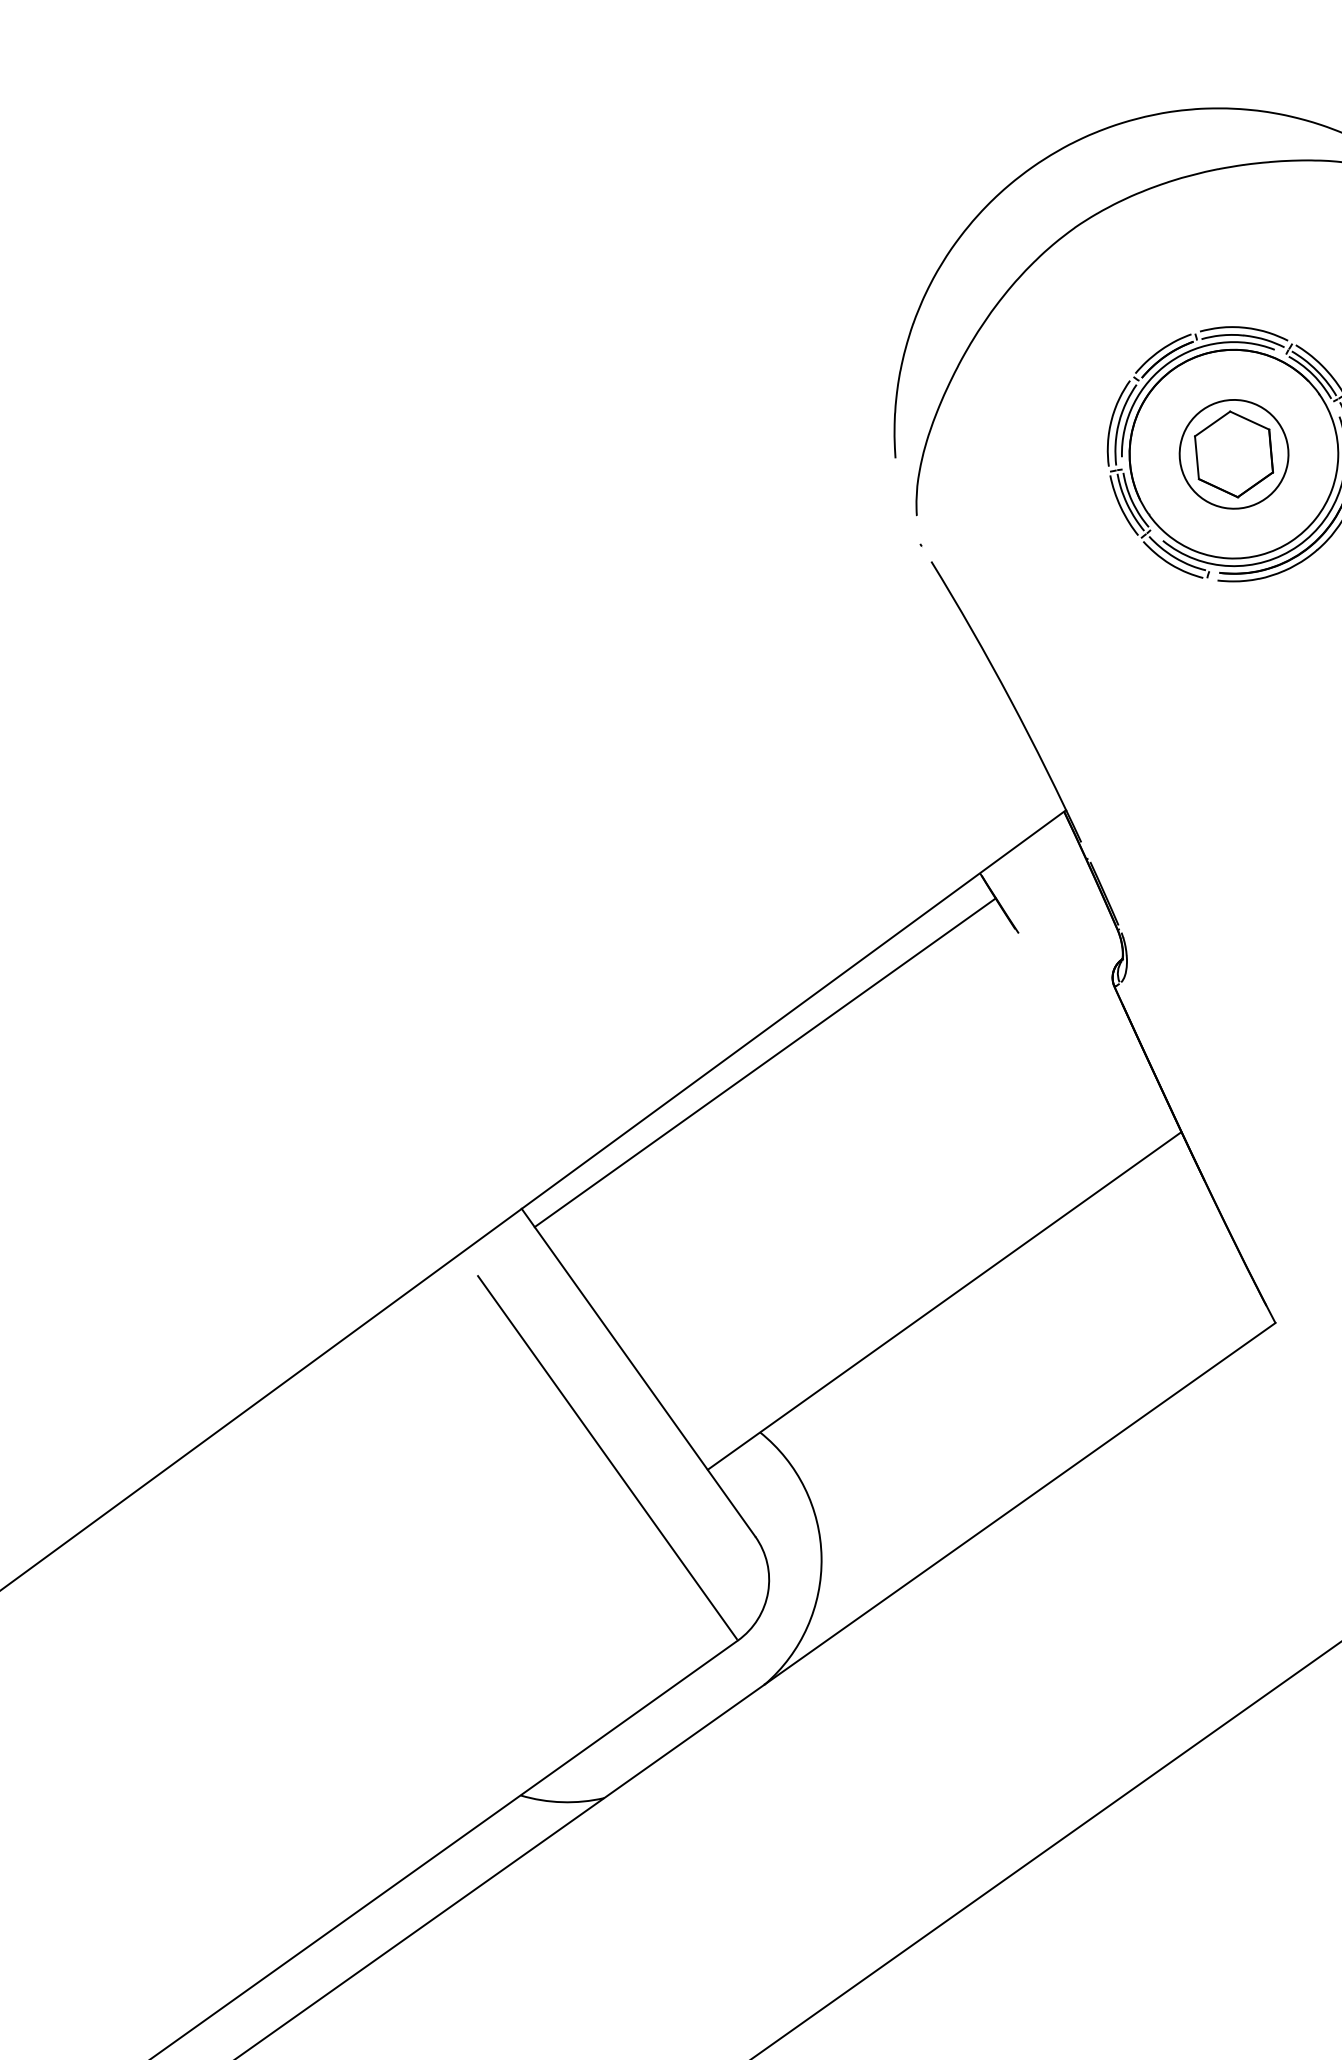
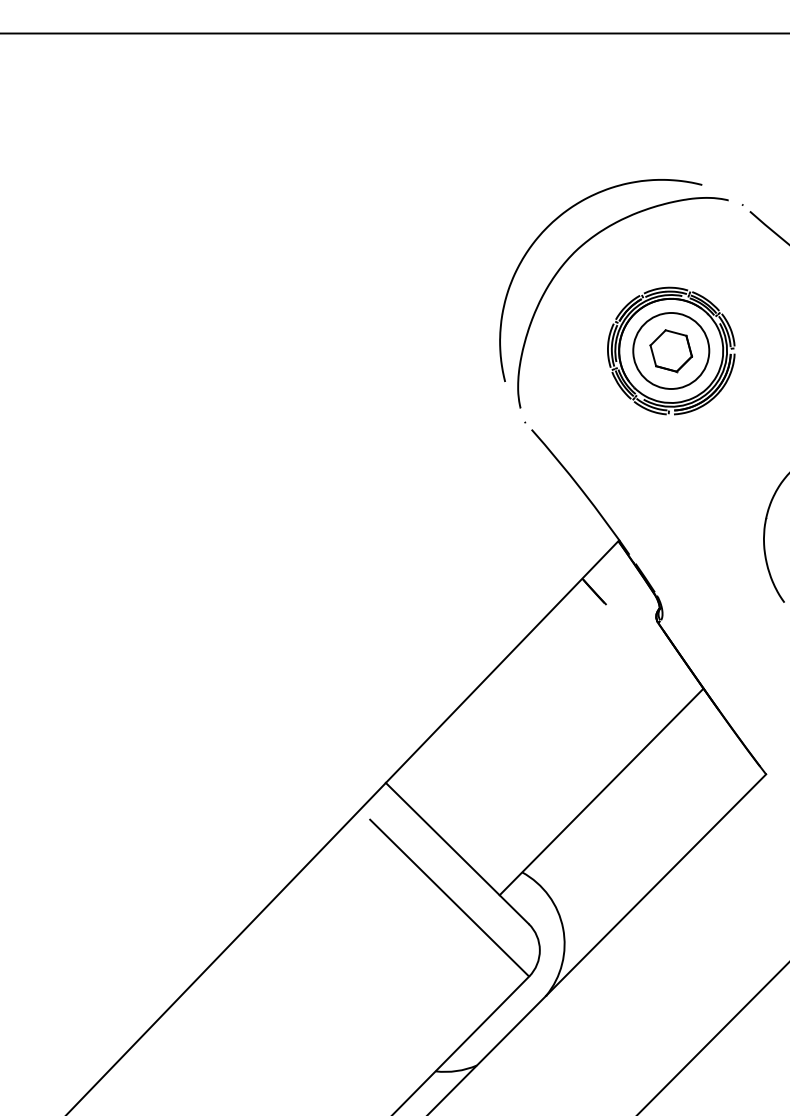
circle: (1234, 453) -> (671, 350), size x1.4
line: (764, 1061) -> (492, 689), removed

